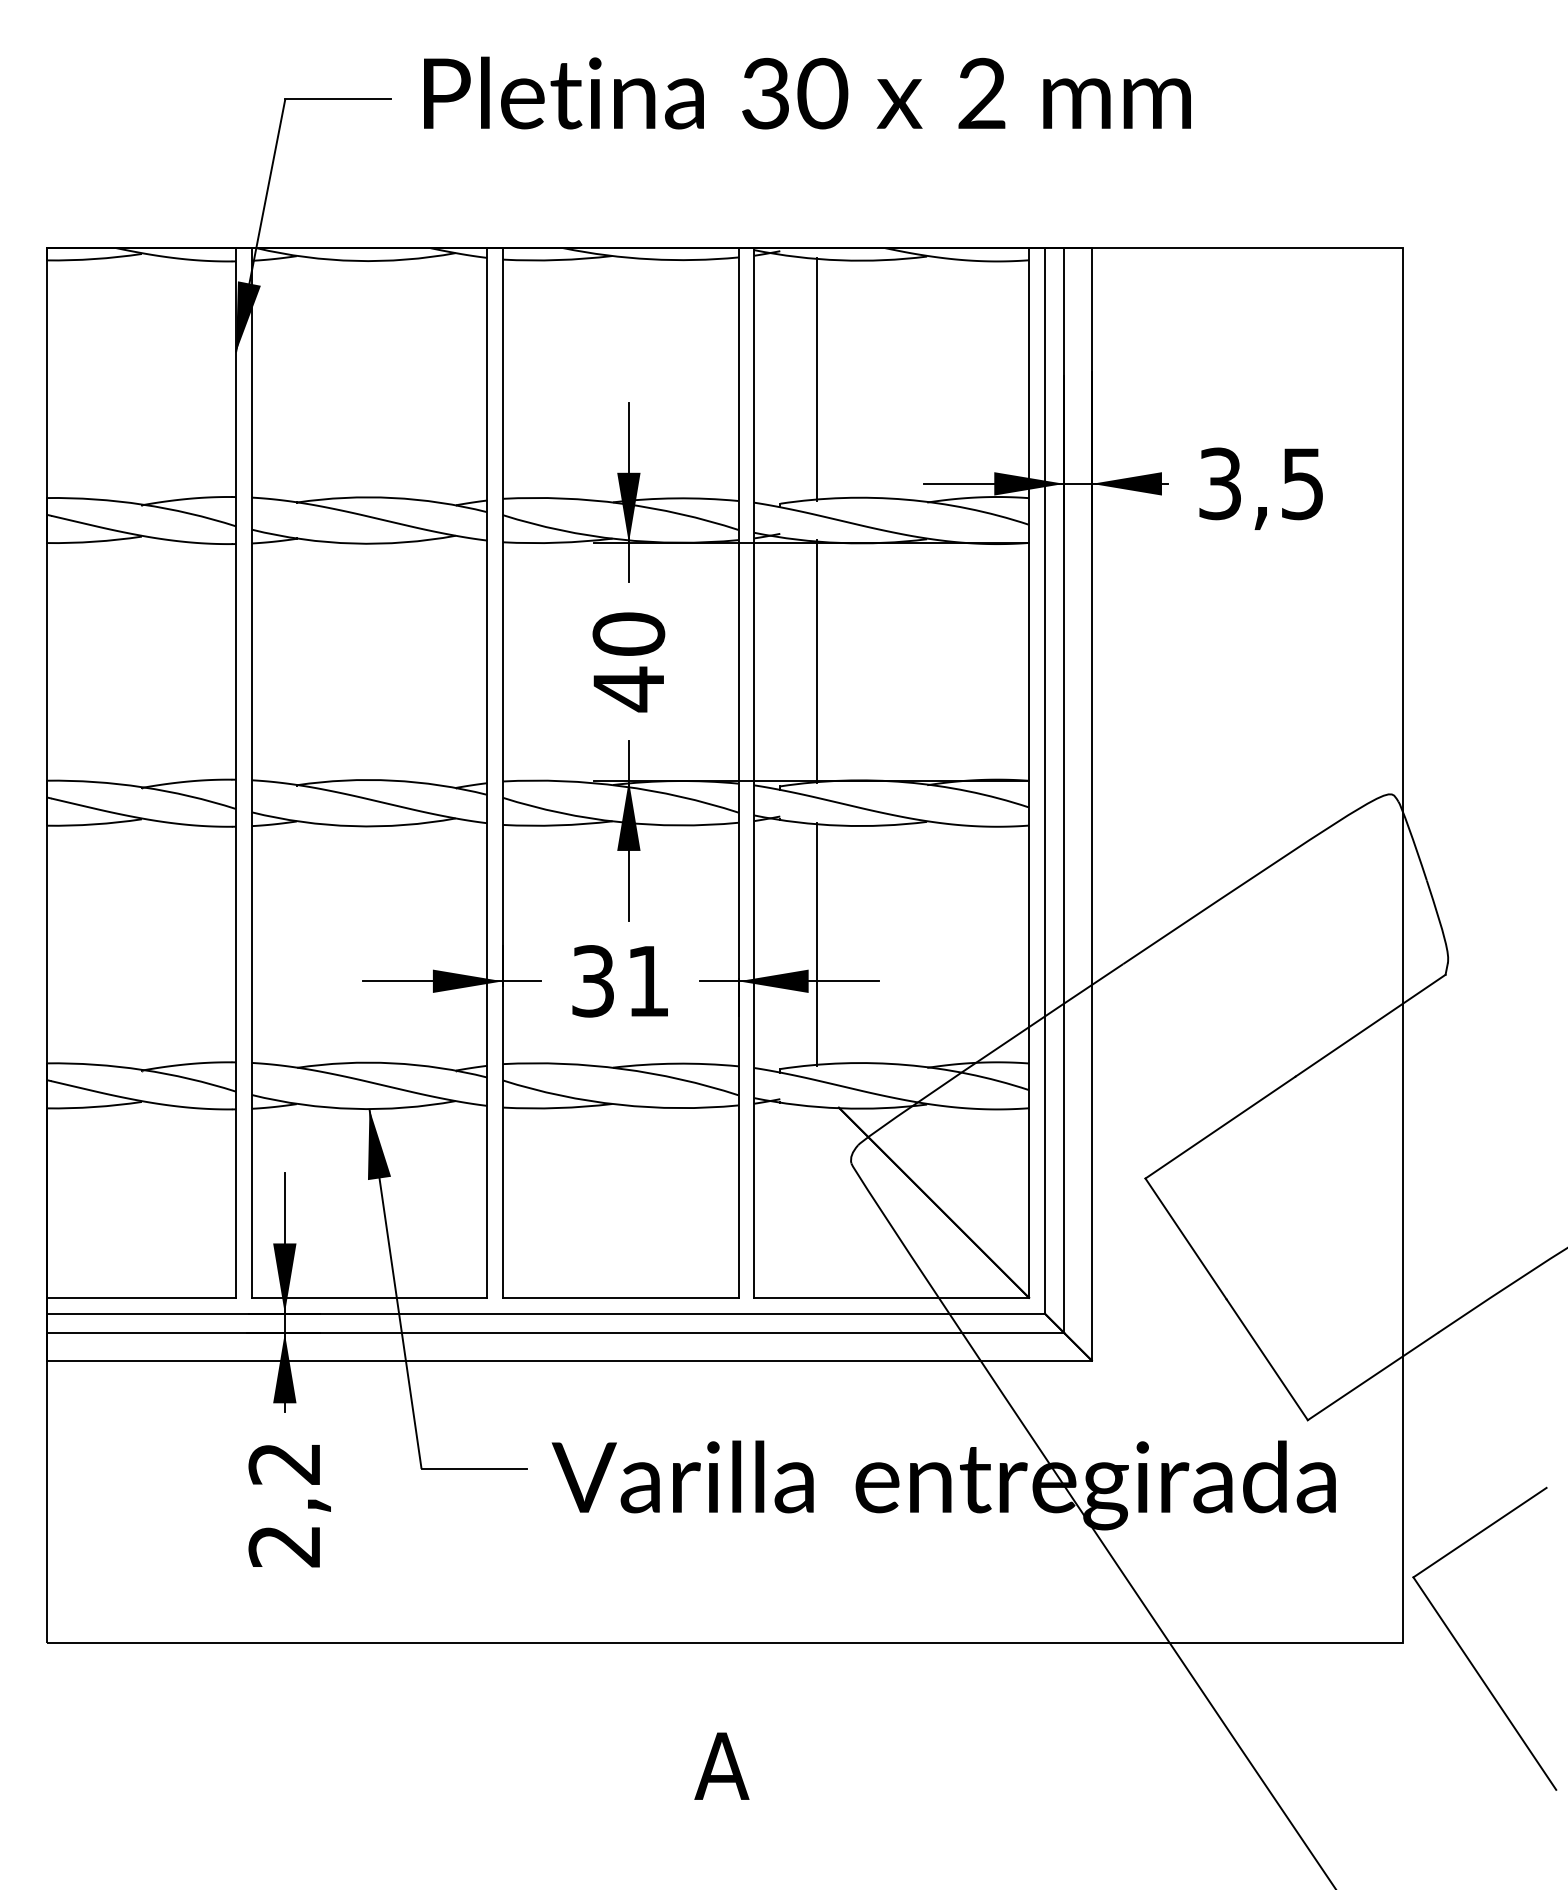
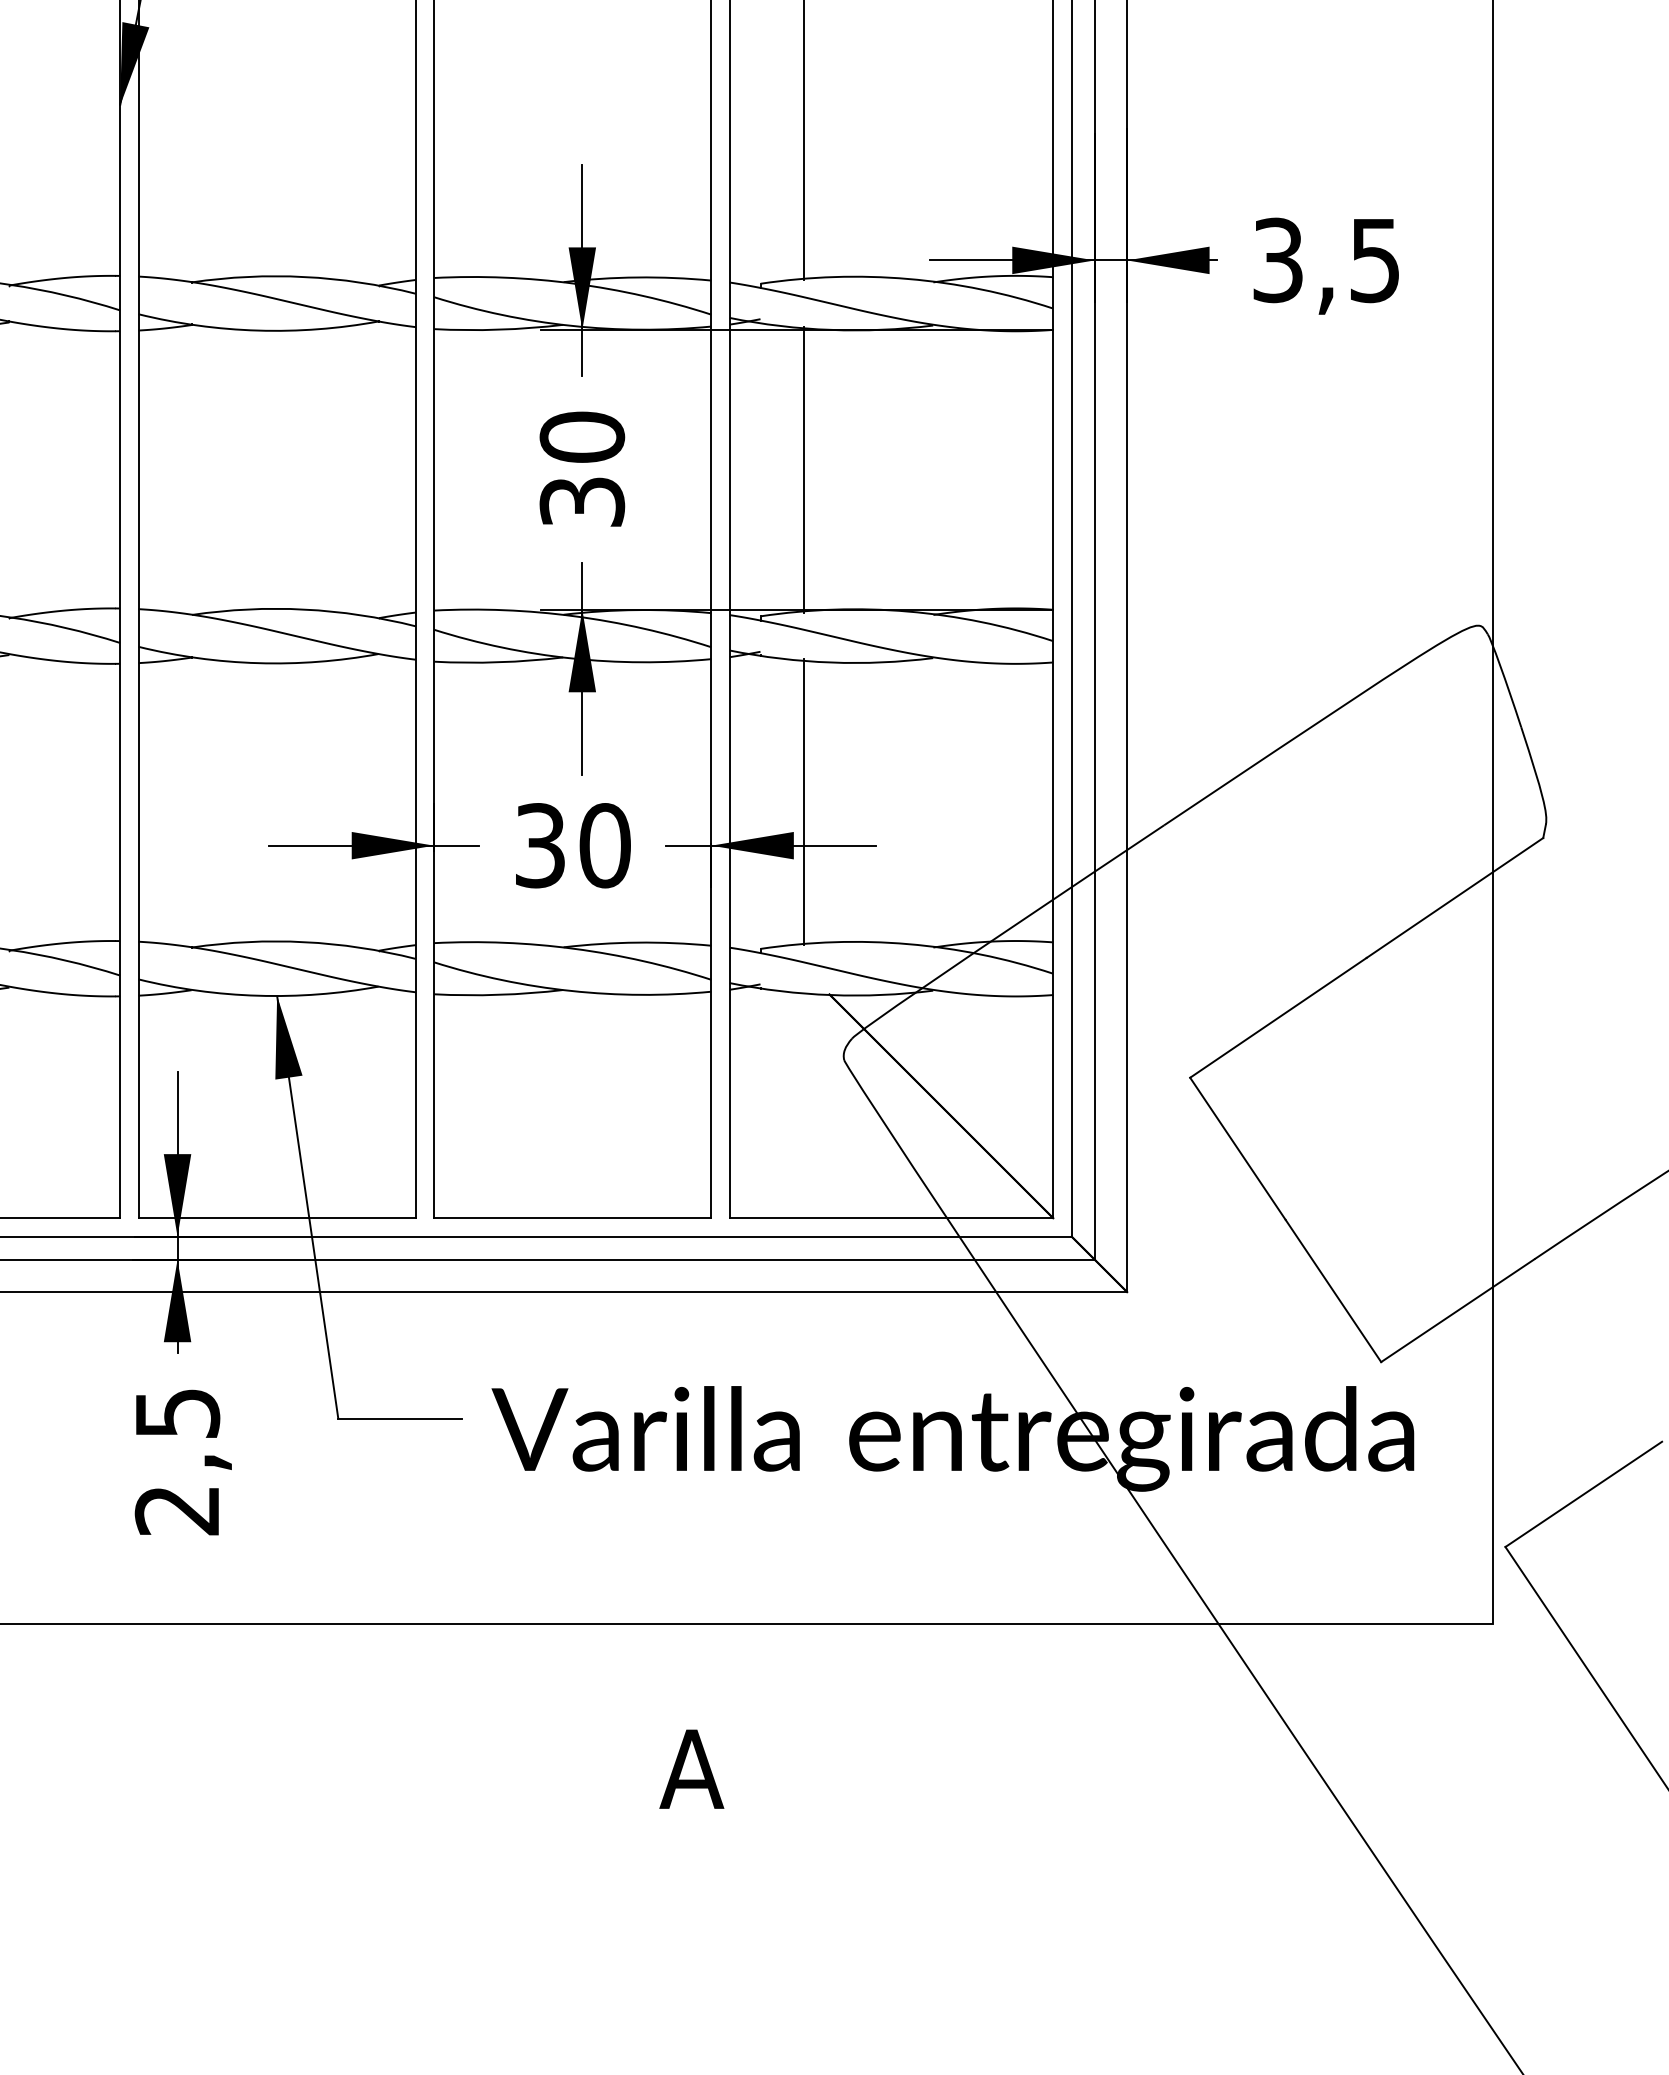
text: (628, 689) -> (581, 502), 40 -> 30
text: (648, 981) -> (605, 845), 31 -> 30
text: (284, 1463) -> (177, 1413), 2,2 -> 2,5

